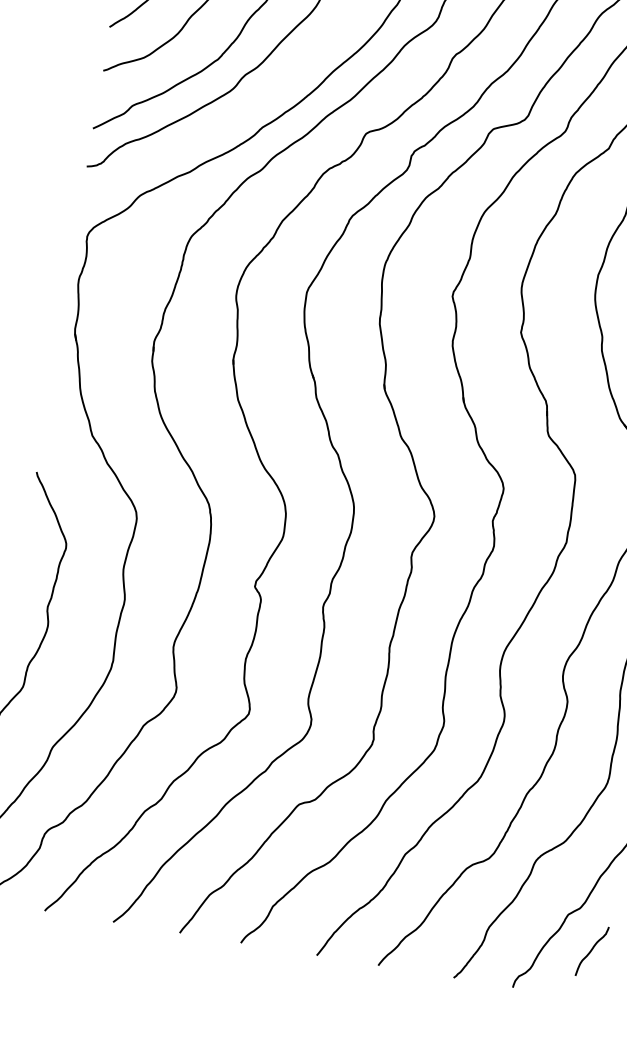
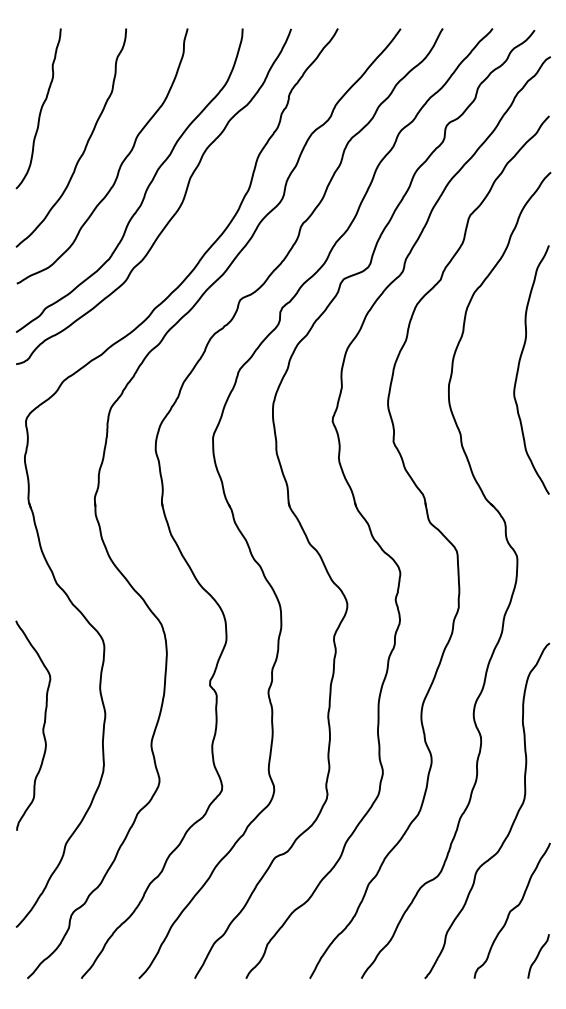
curve: (592, 951) -> (538, 956), moved

